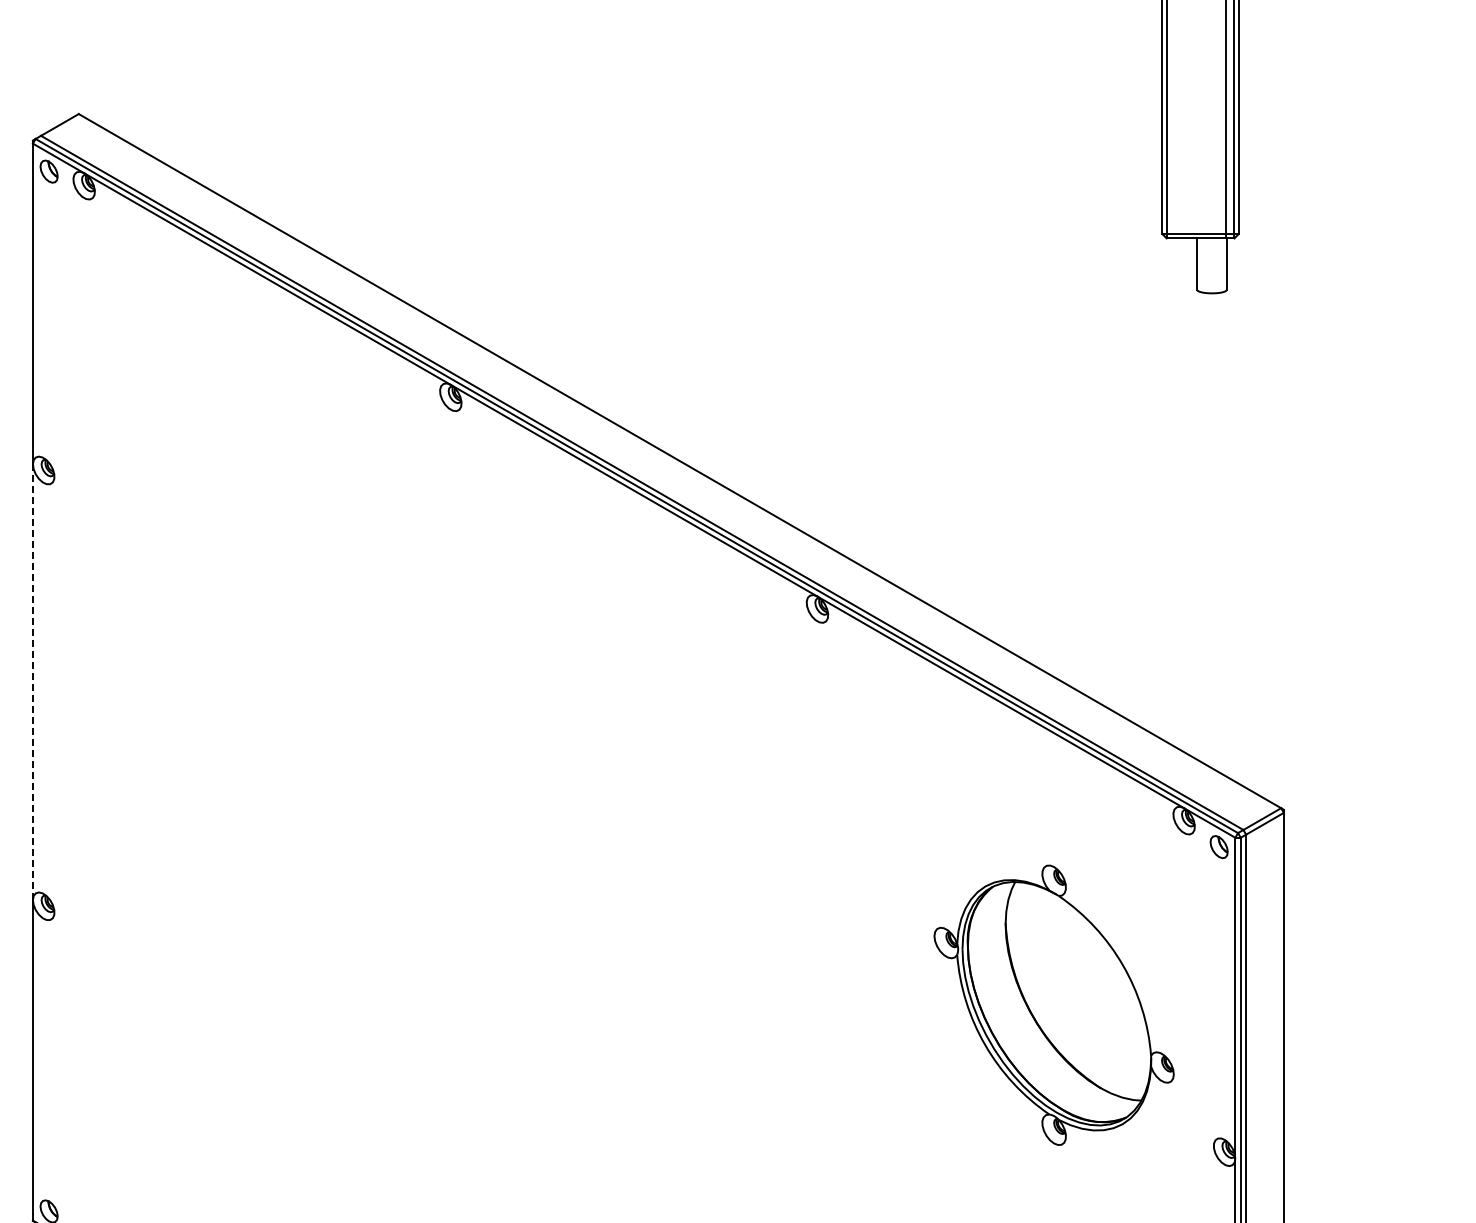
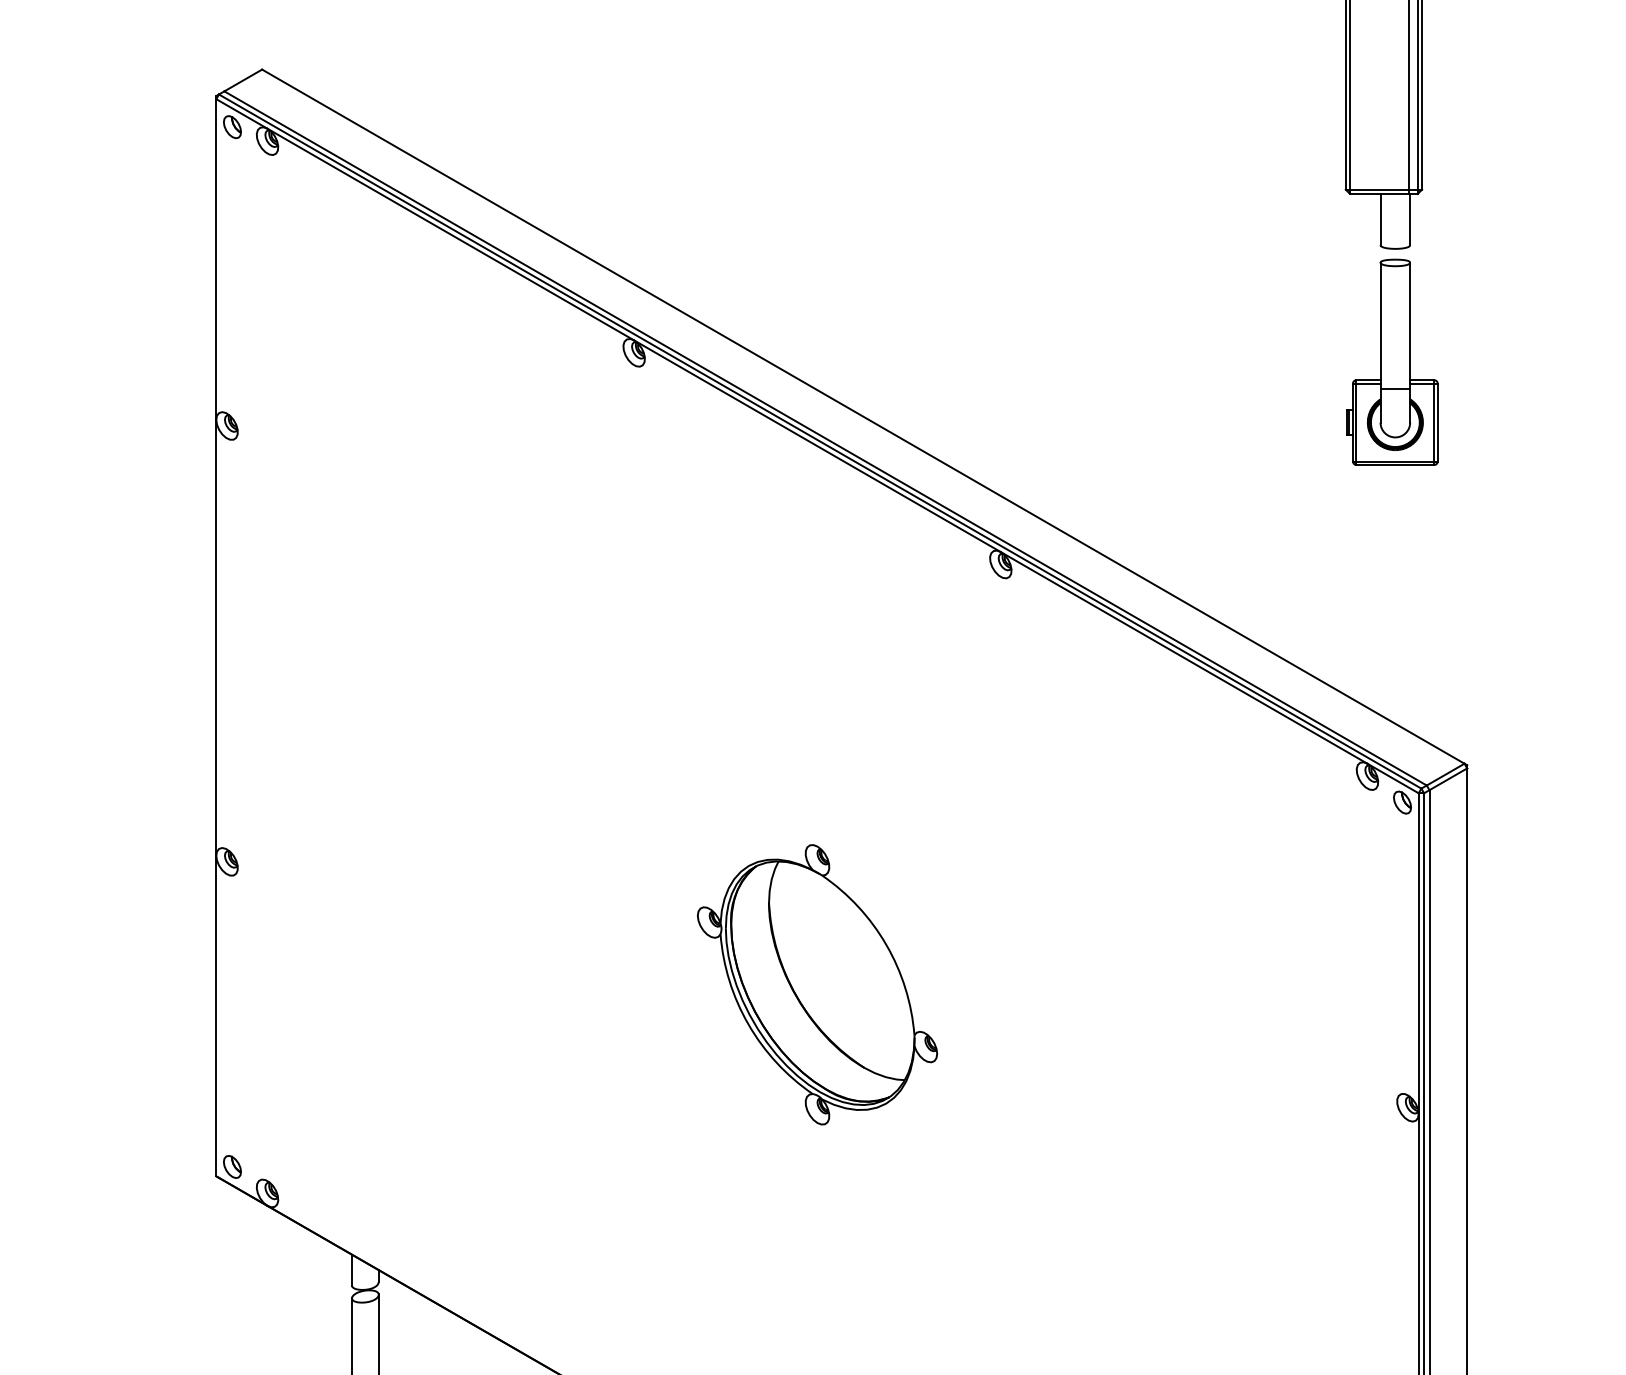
part: (1209, 405) -> (1392, 361), added
line: (33, 681) -> (216, 637), dashed -> solid
part: (1054, 1004) -> (817, 984), moved

